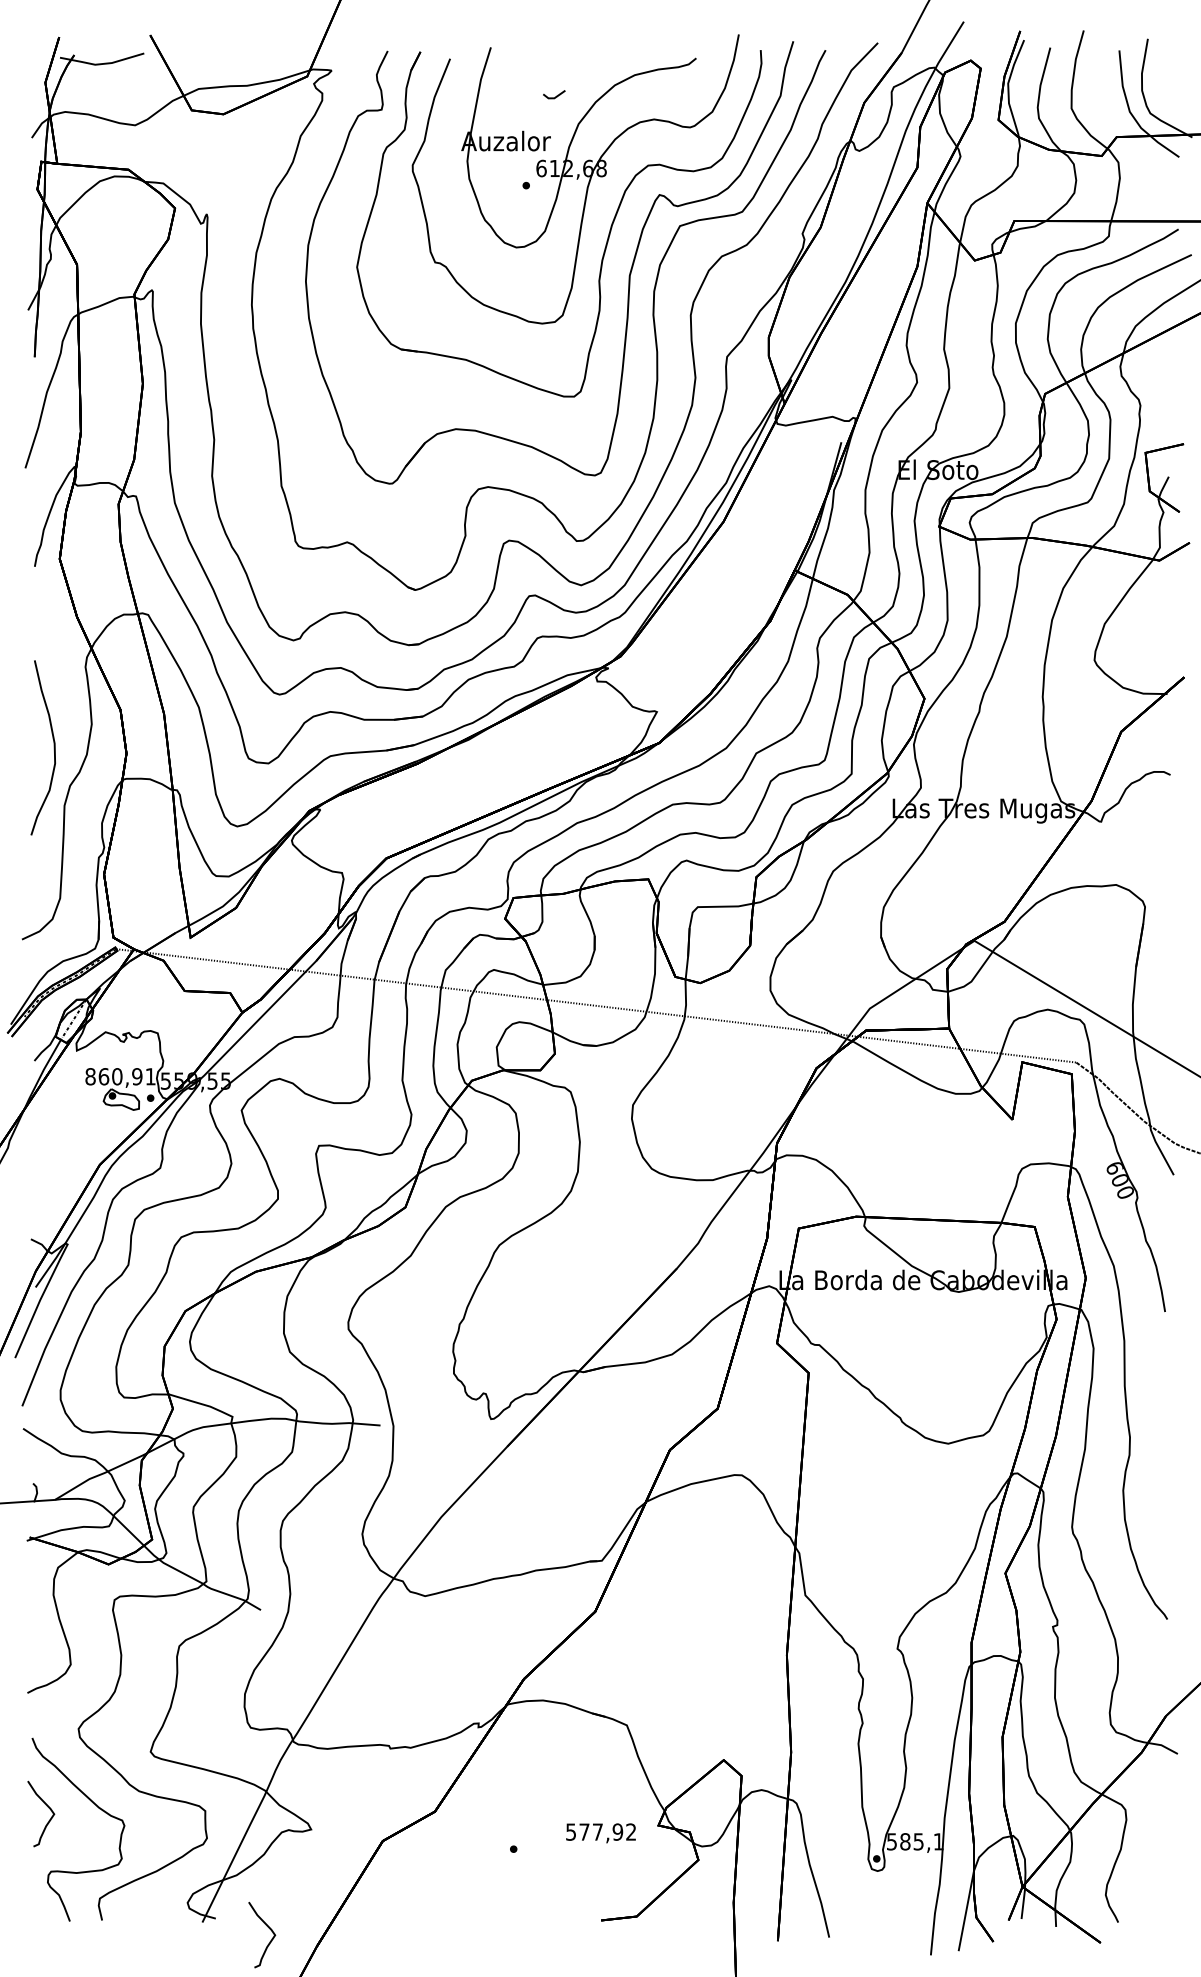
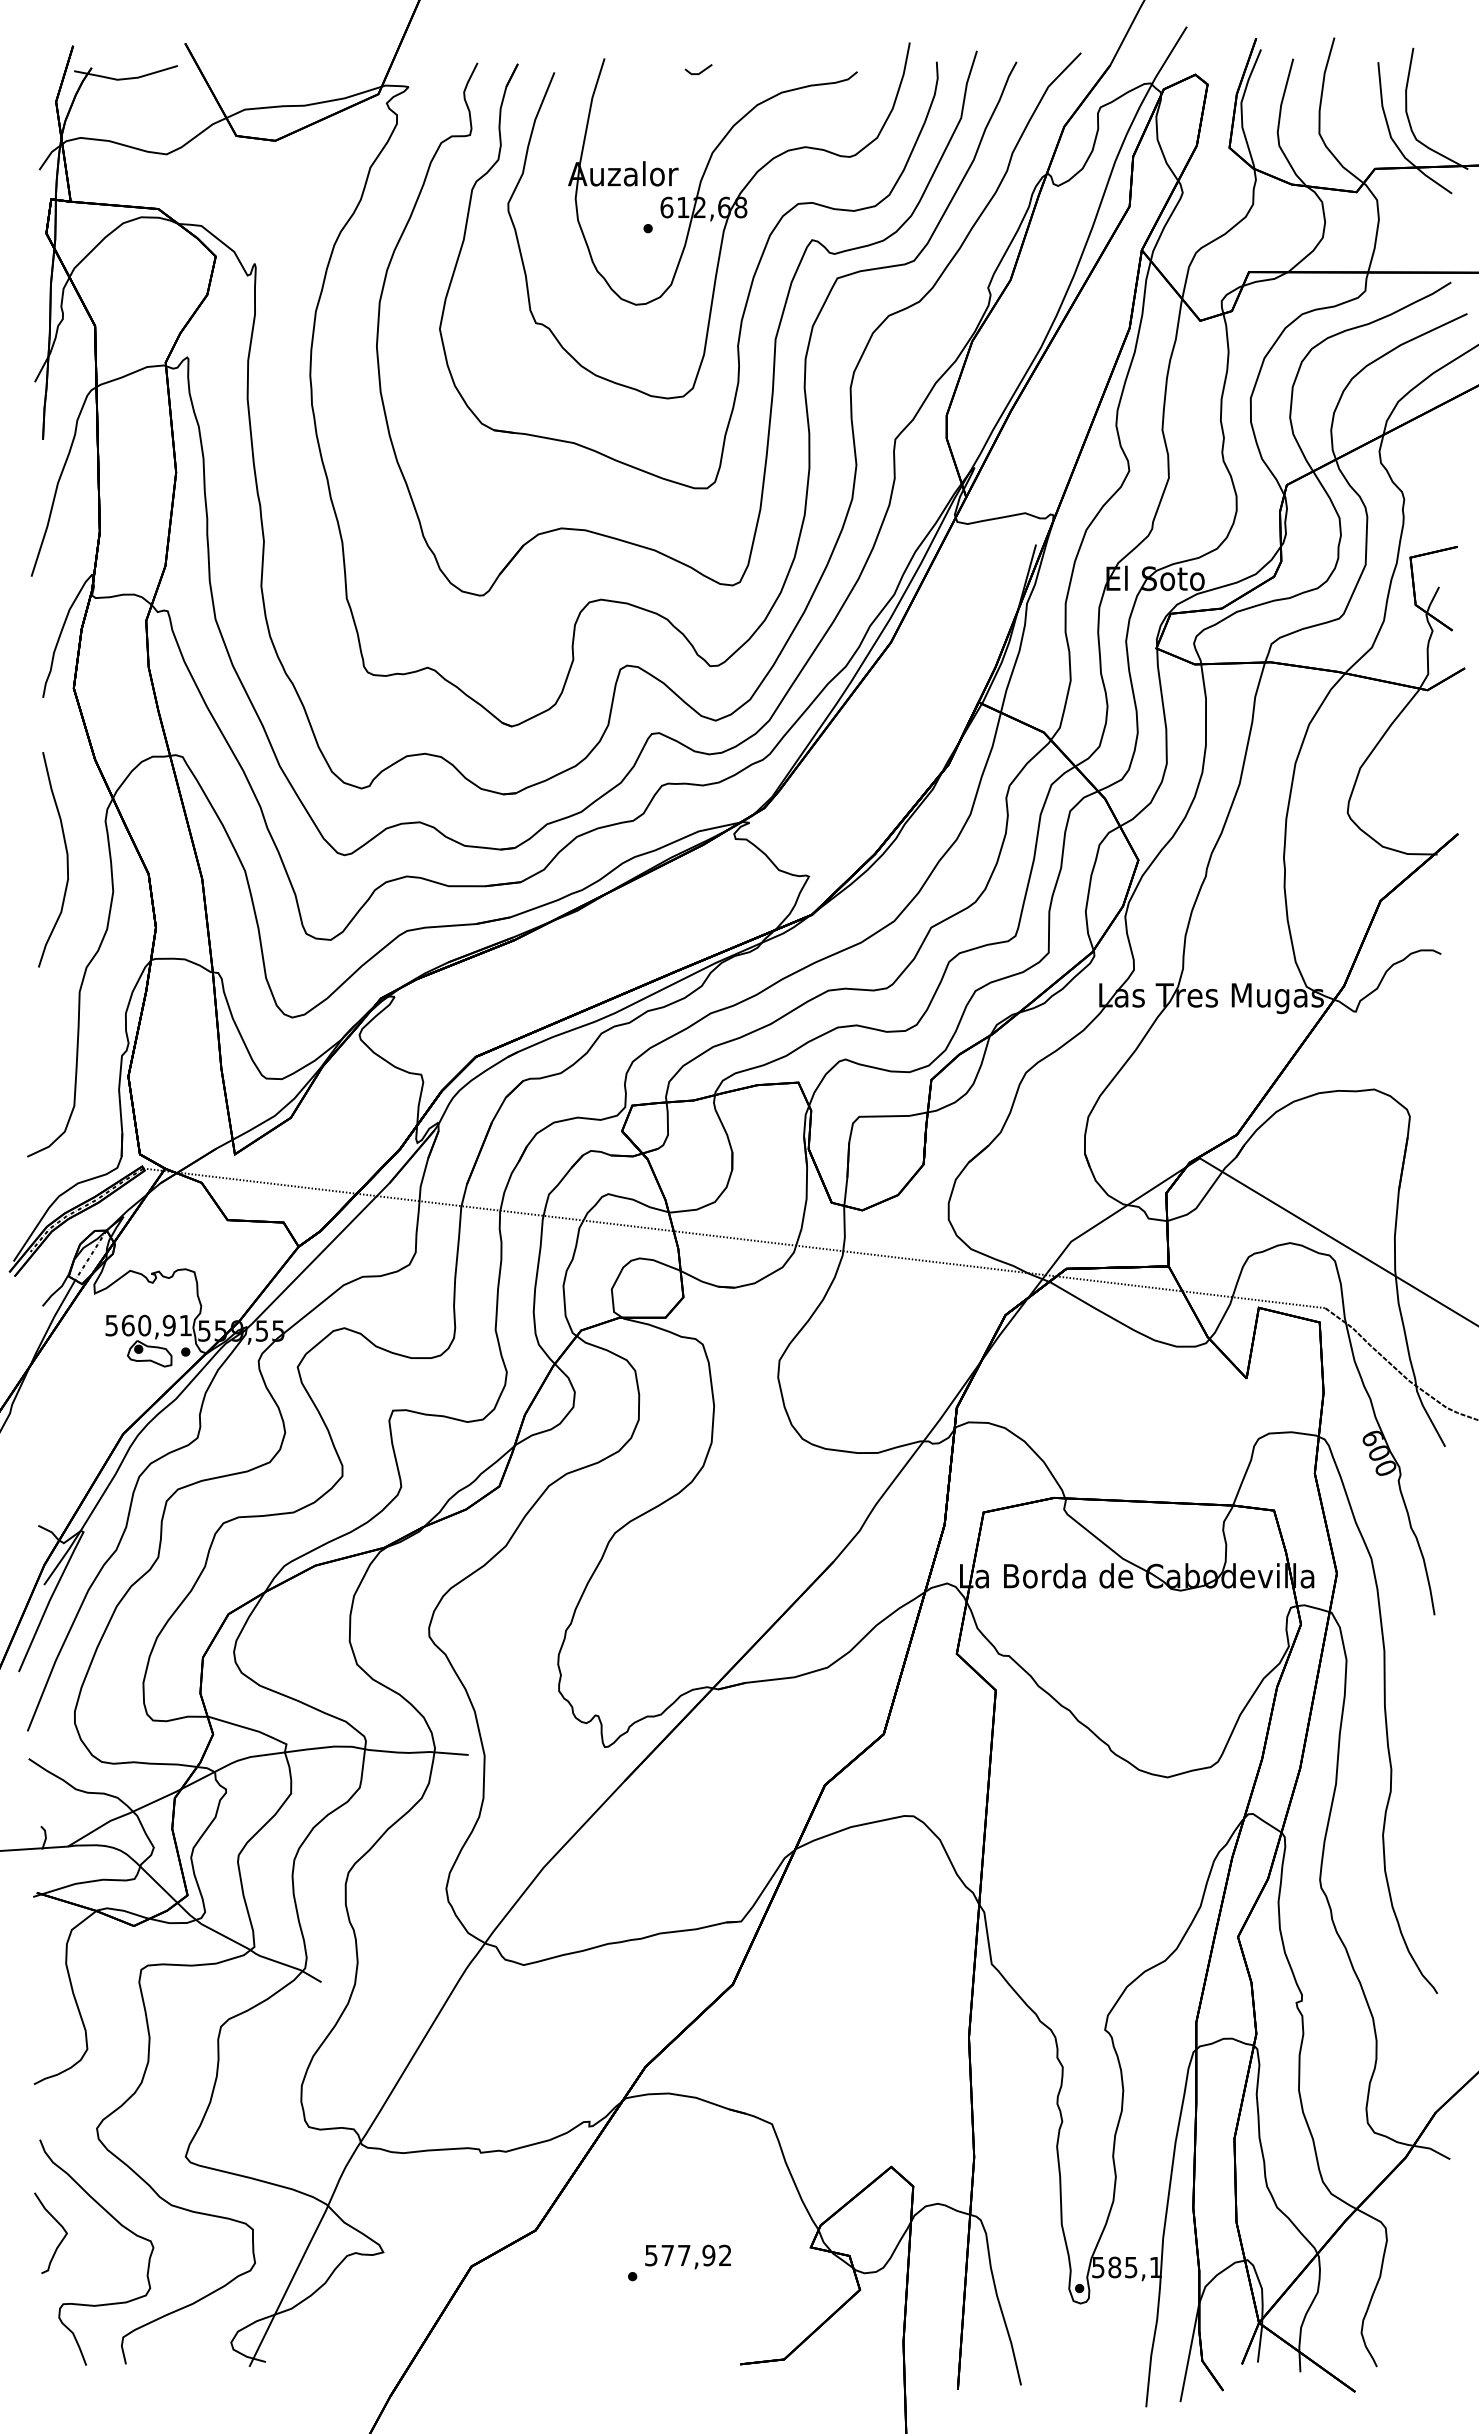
line: (555, 96) -> (700, 71), moved
curve: (53, 747) -> (66, 859), moved
text: (90, 1076) -> (111, 1325), 860,91 -> 560,91
text: (600, 1832) -> (687, 2256), moved
curve: (268, 1927) -> (330, 2373), removed

